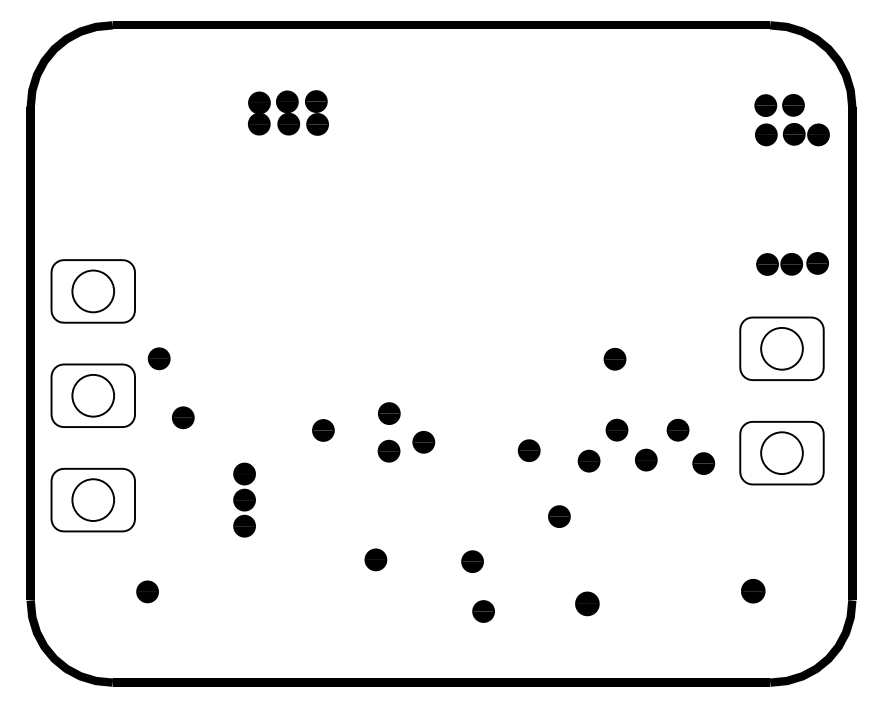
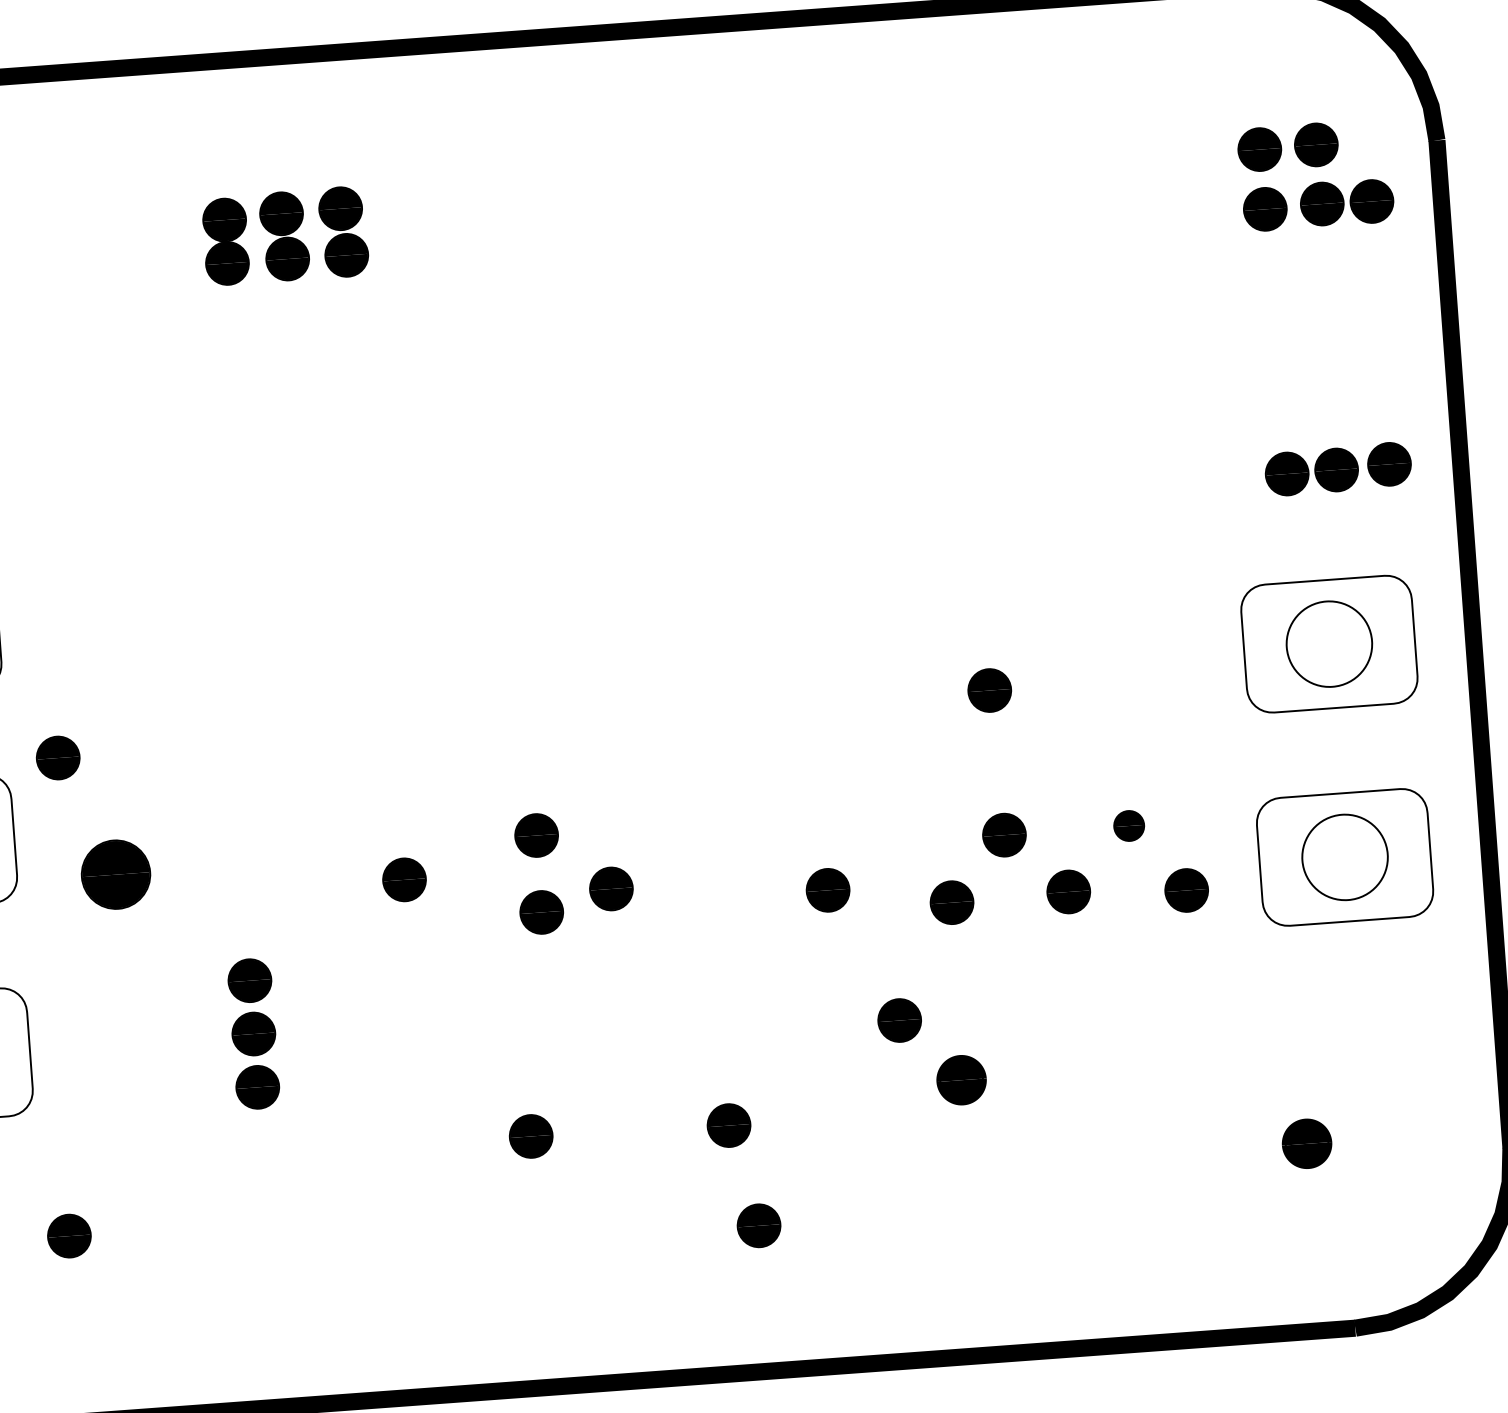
part: (183, 417) -> (116, 874), size x1.6
part: (677, 429) -> (1127, 824), size x0.7
part: (587, 603) -> (961, 1079), moved

